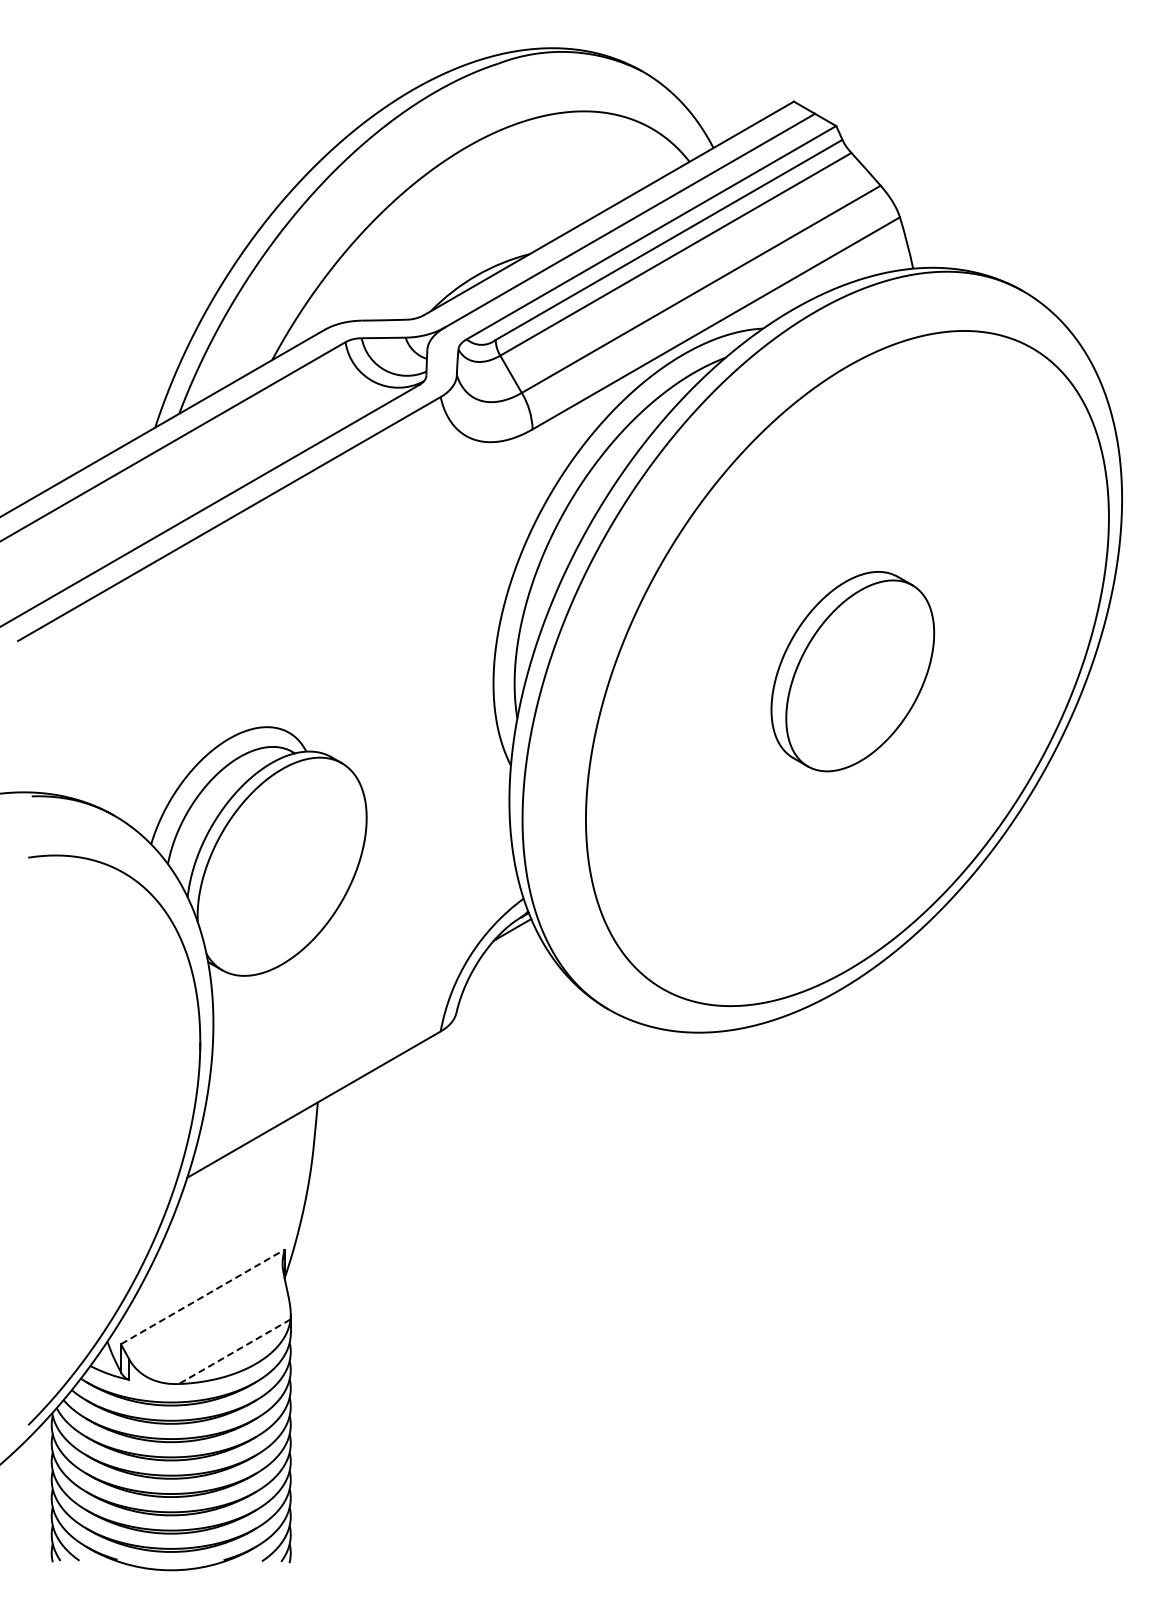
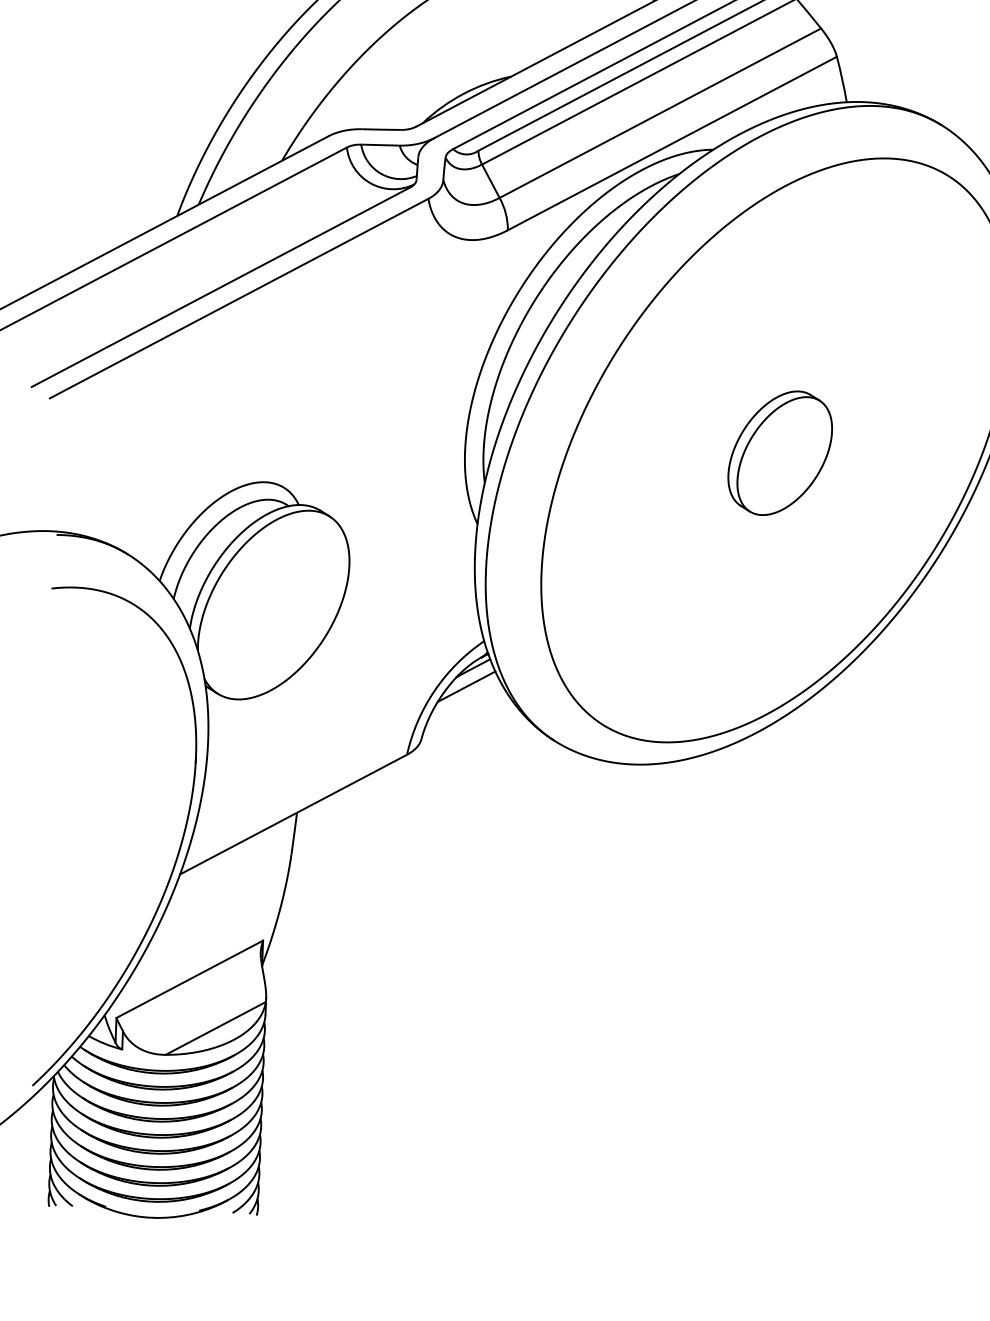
part: (852, 671) -> (780, 453), size x0.71
line: (505, 950) -> (466, 685), added
line: (203, 1296) -> (190, 978), dashed -> solid
line: (234, 1351) -> (215, 1028), dashed -> solid

